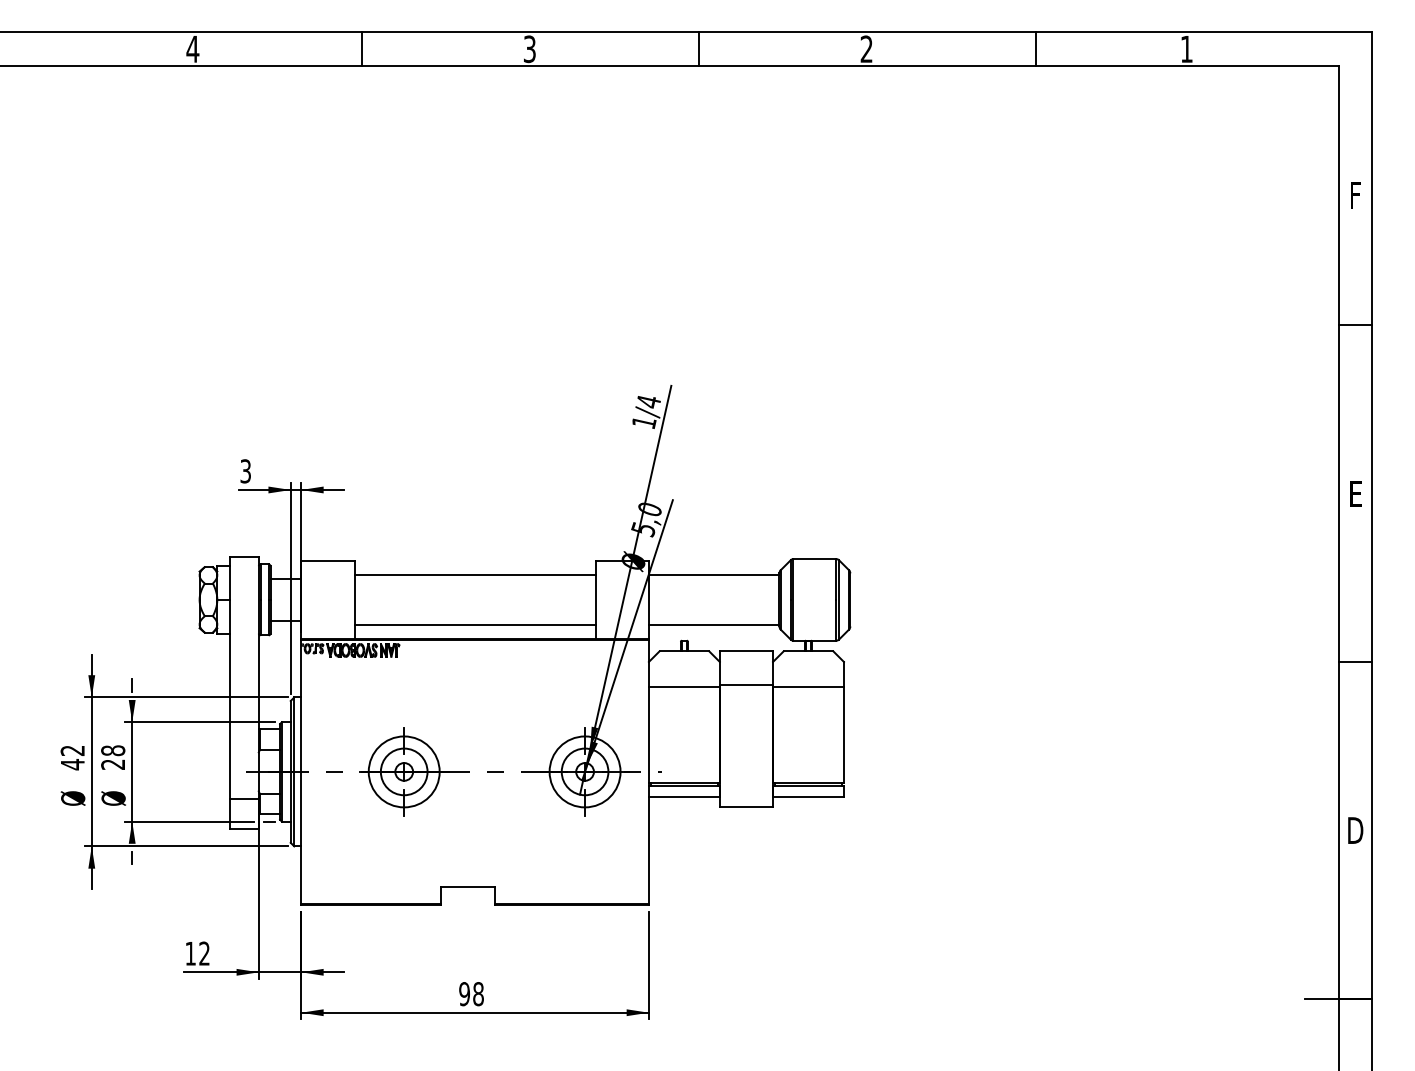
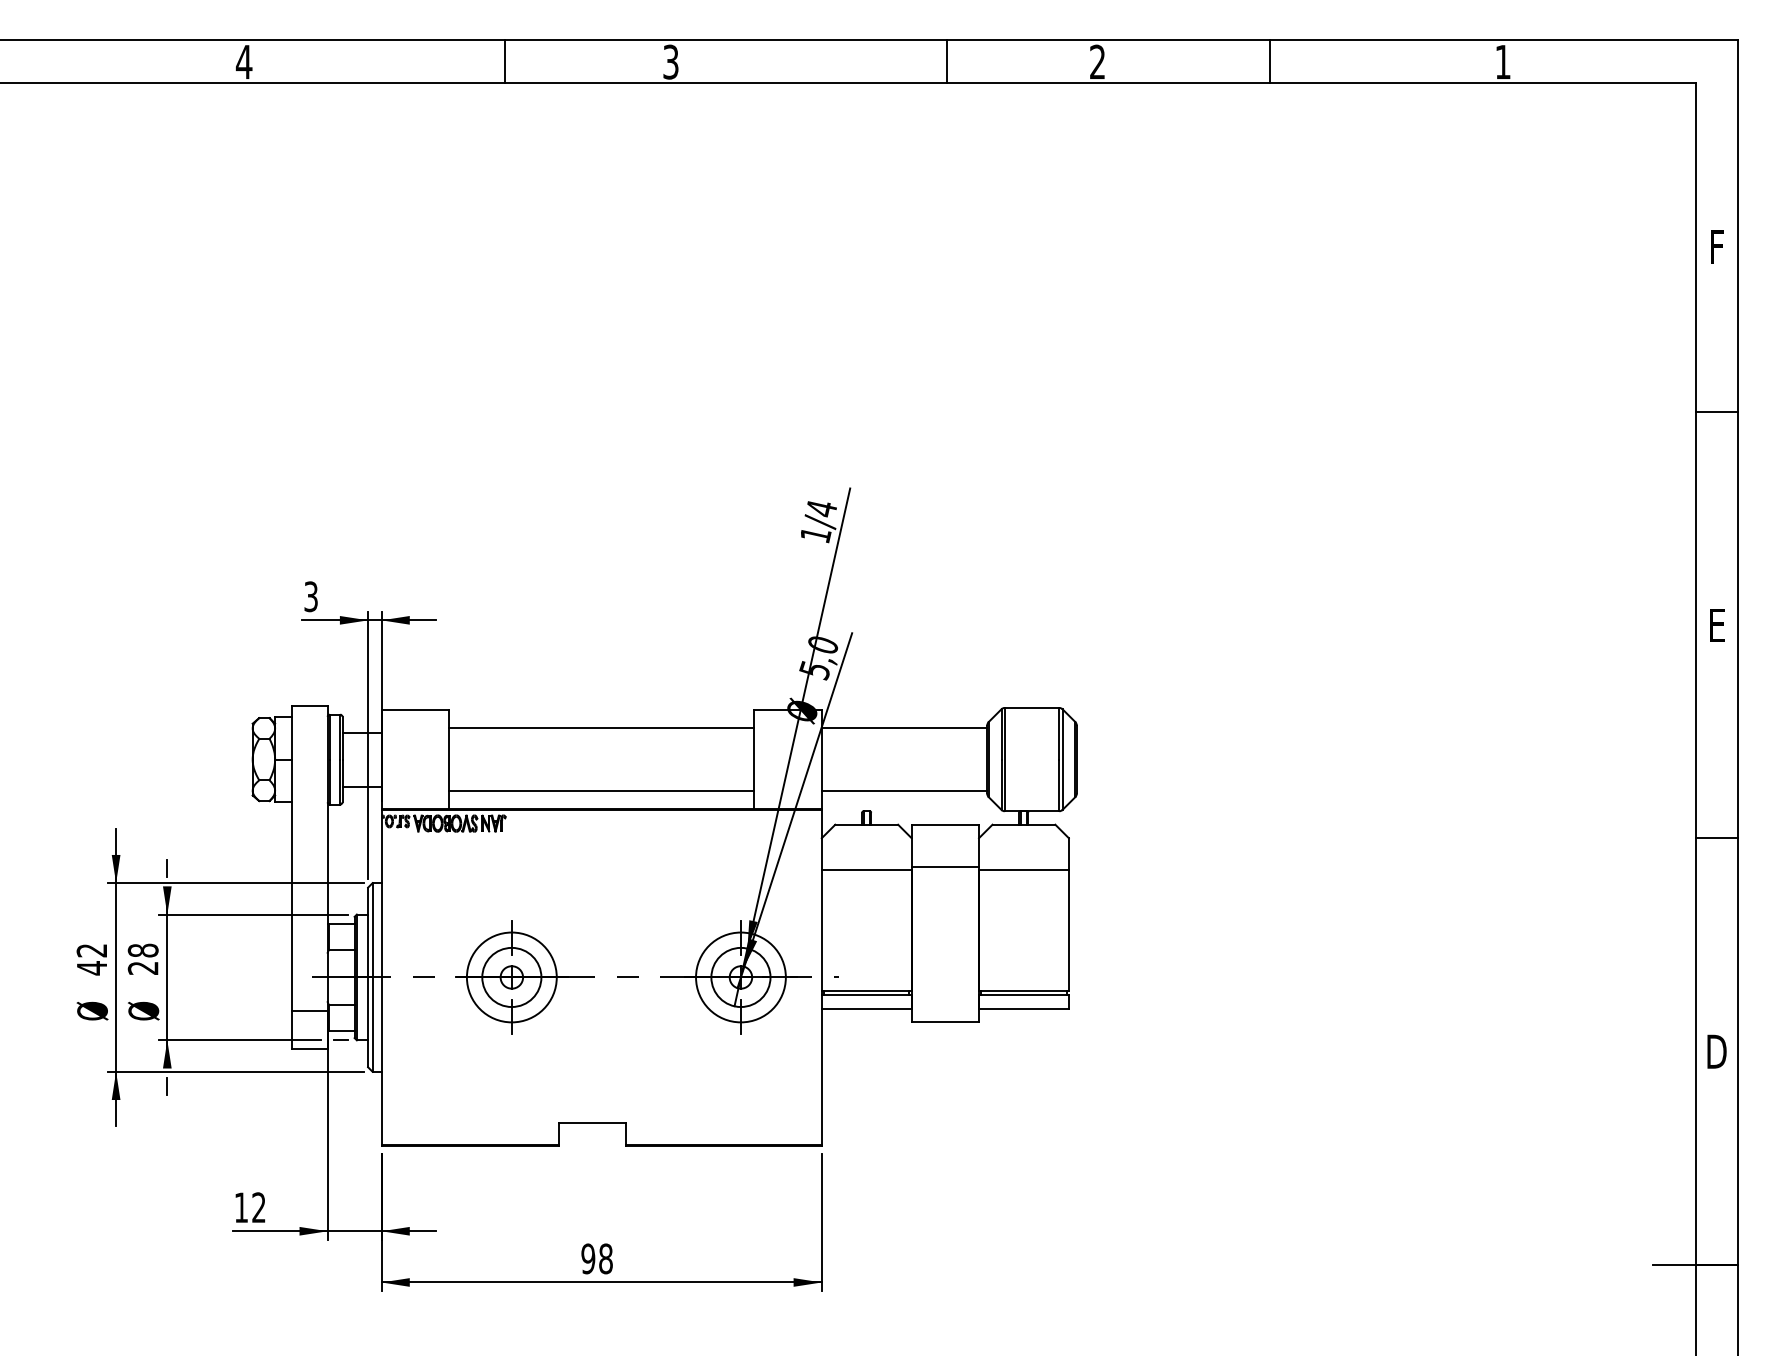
line: (362, 48) -> (505, 61), moved
line: (698, 48) -> (946, 61), moved
line: (1035, 48) -> (1269, 61), moved

